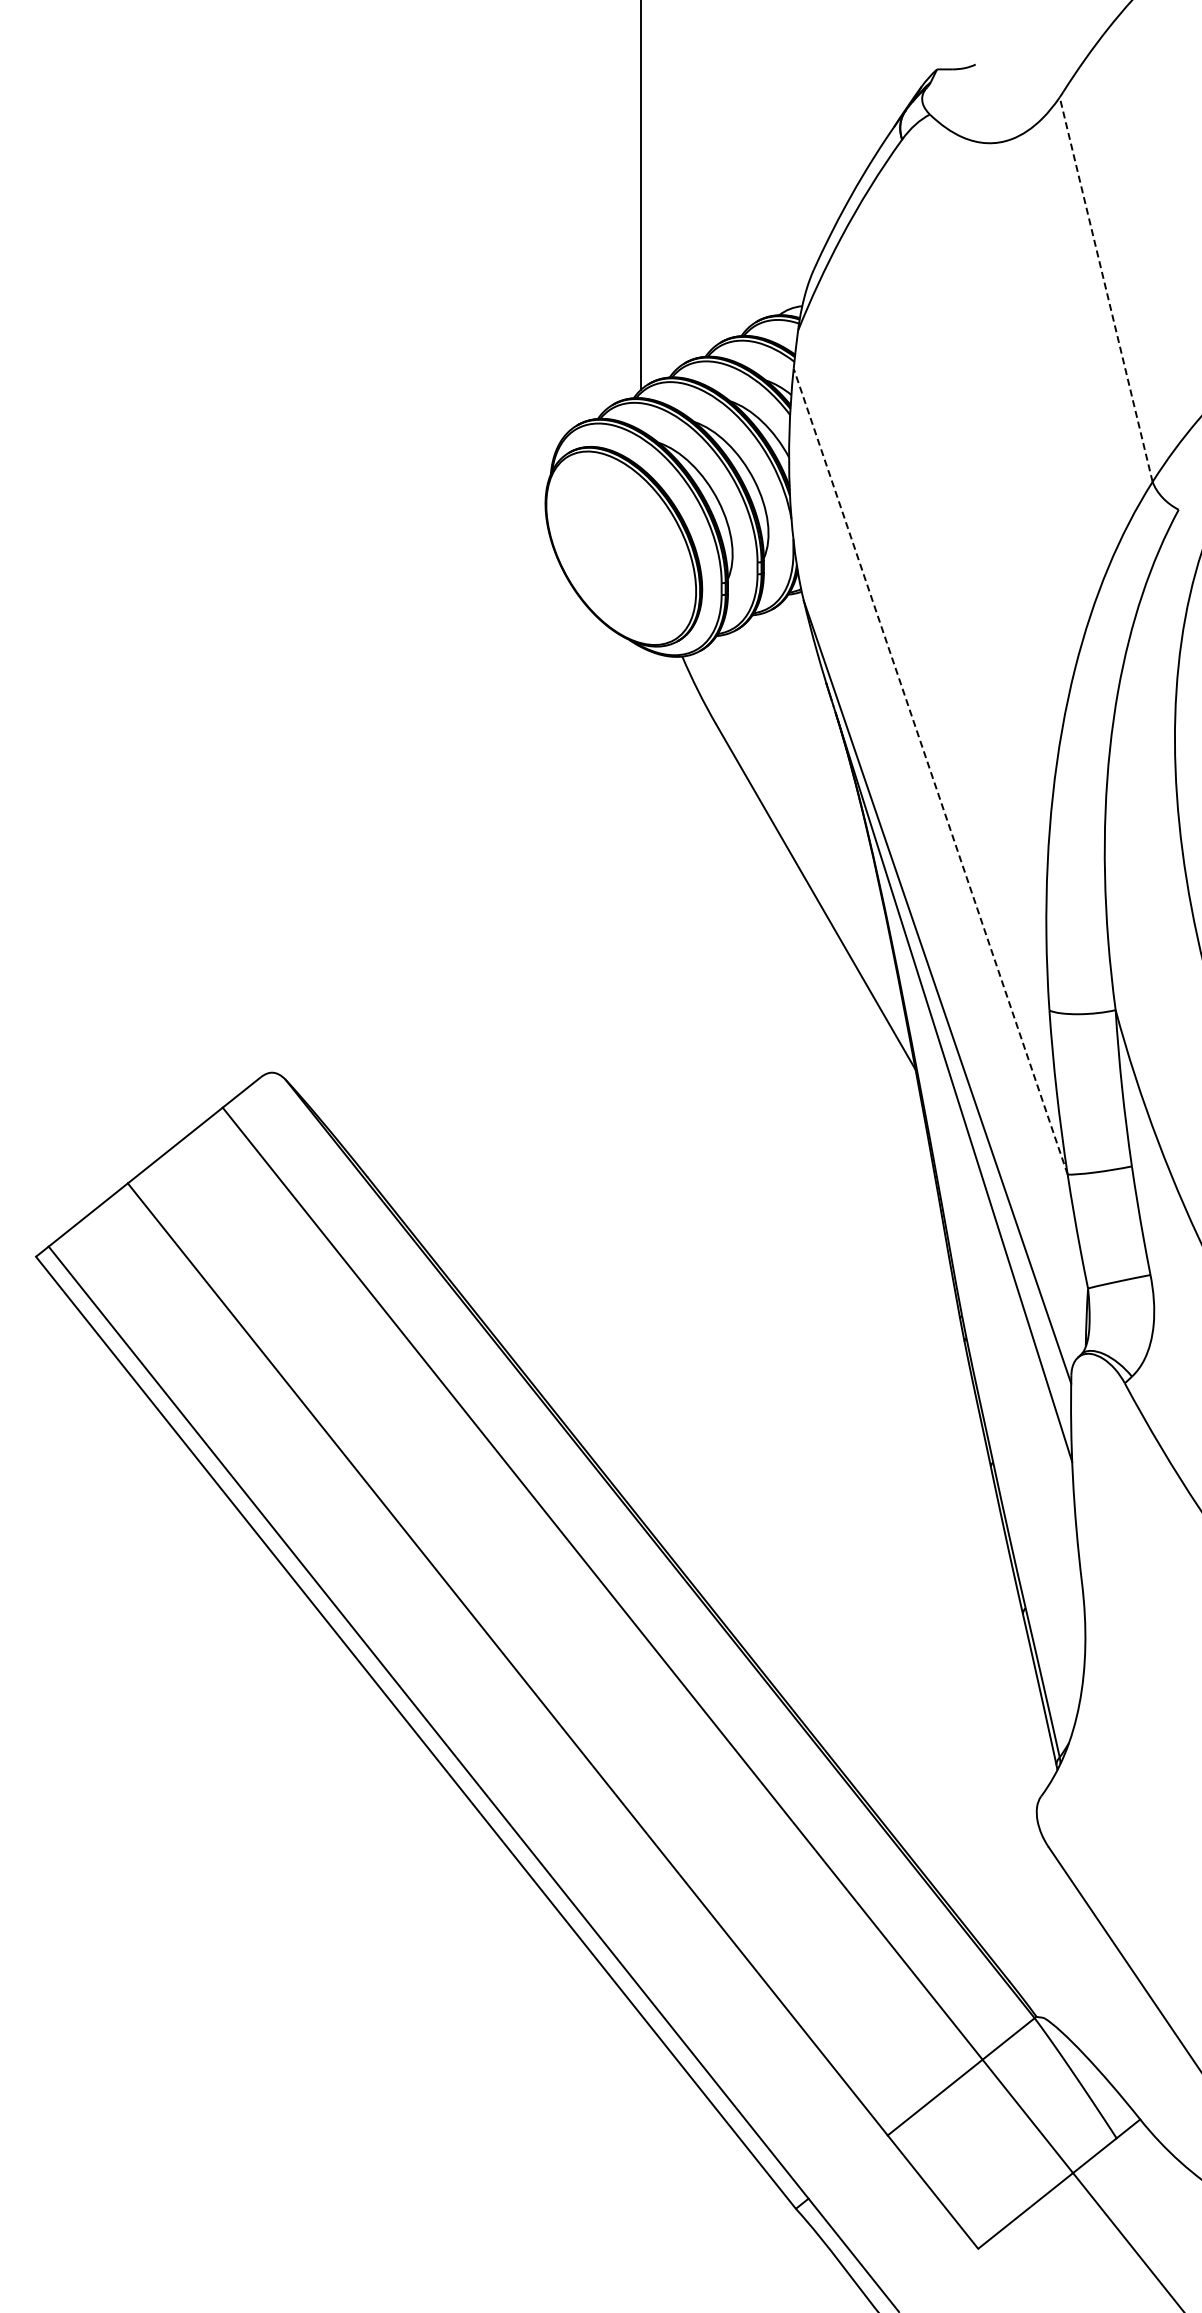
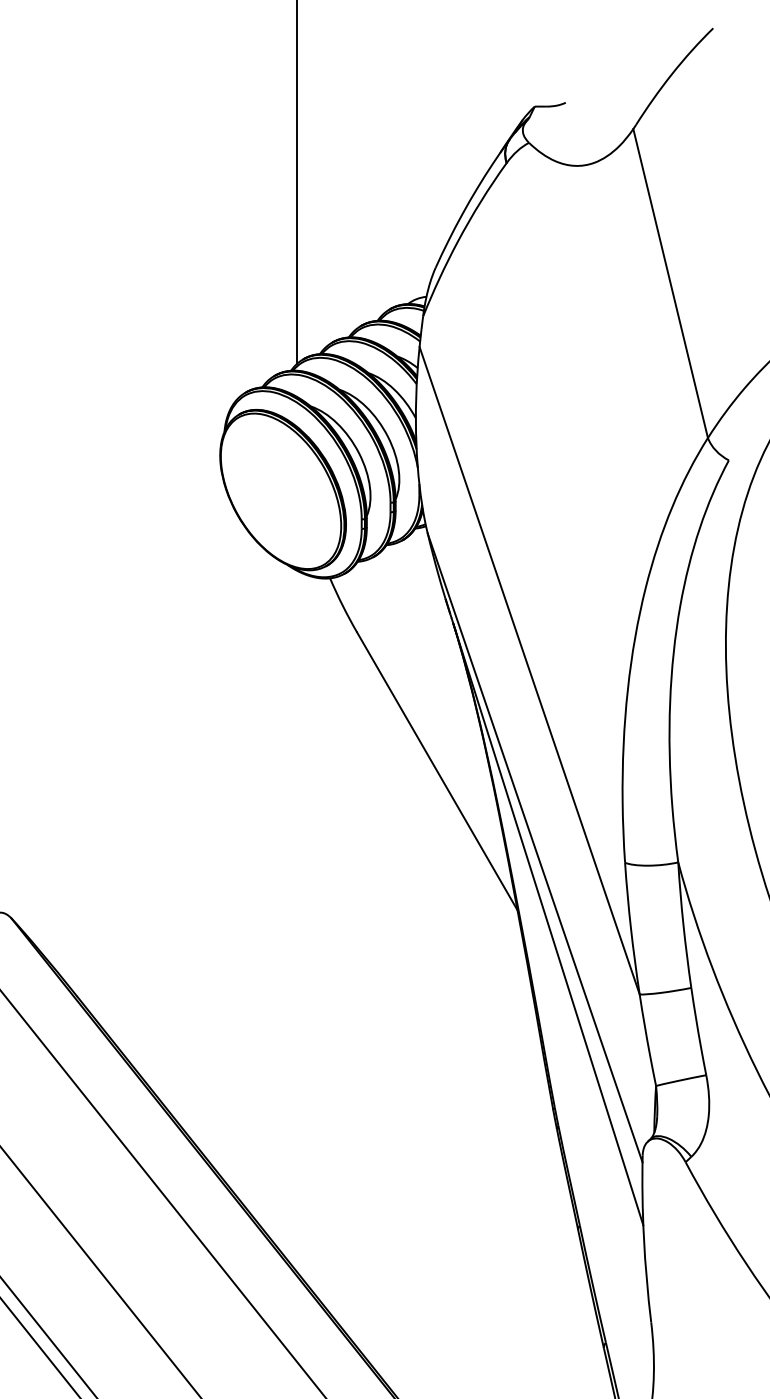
line: (1106, 289) -> (670, 283), dashed -> solid
line: (930, 771) -> (529, 670), dashed -> solid

